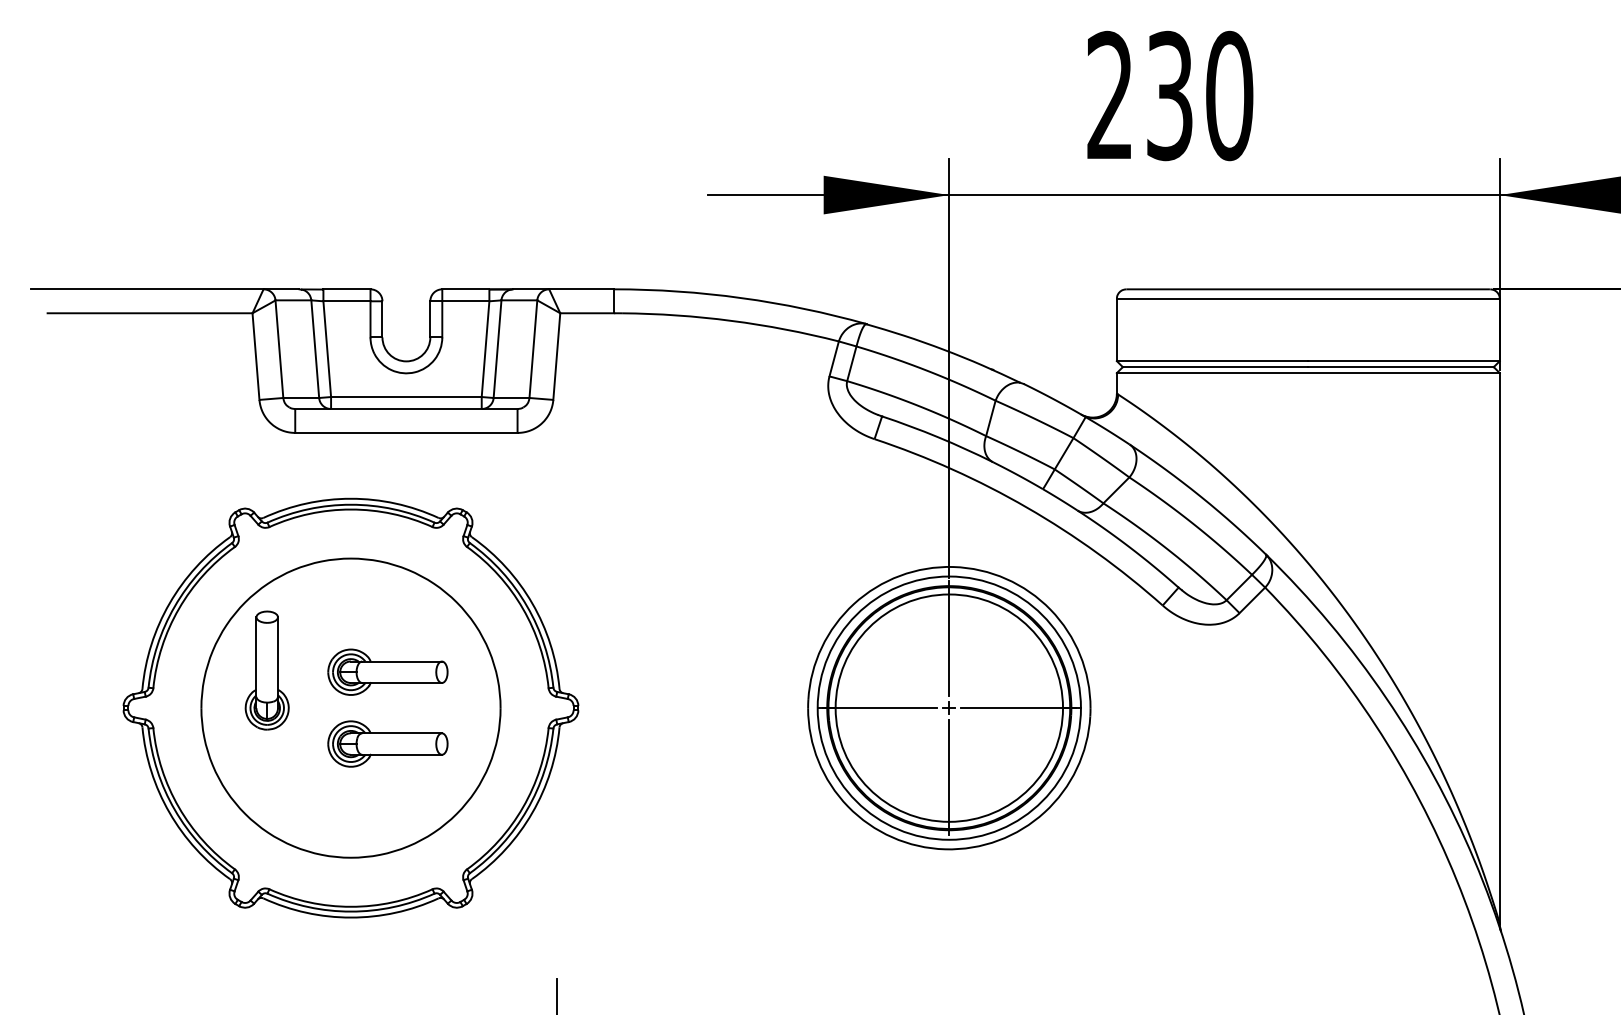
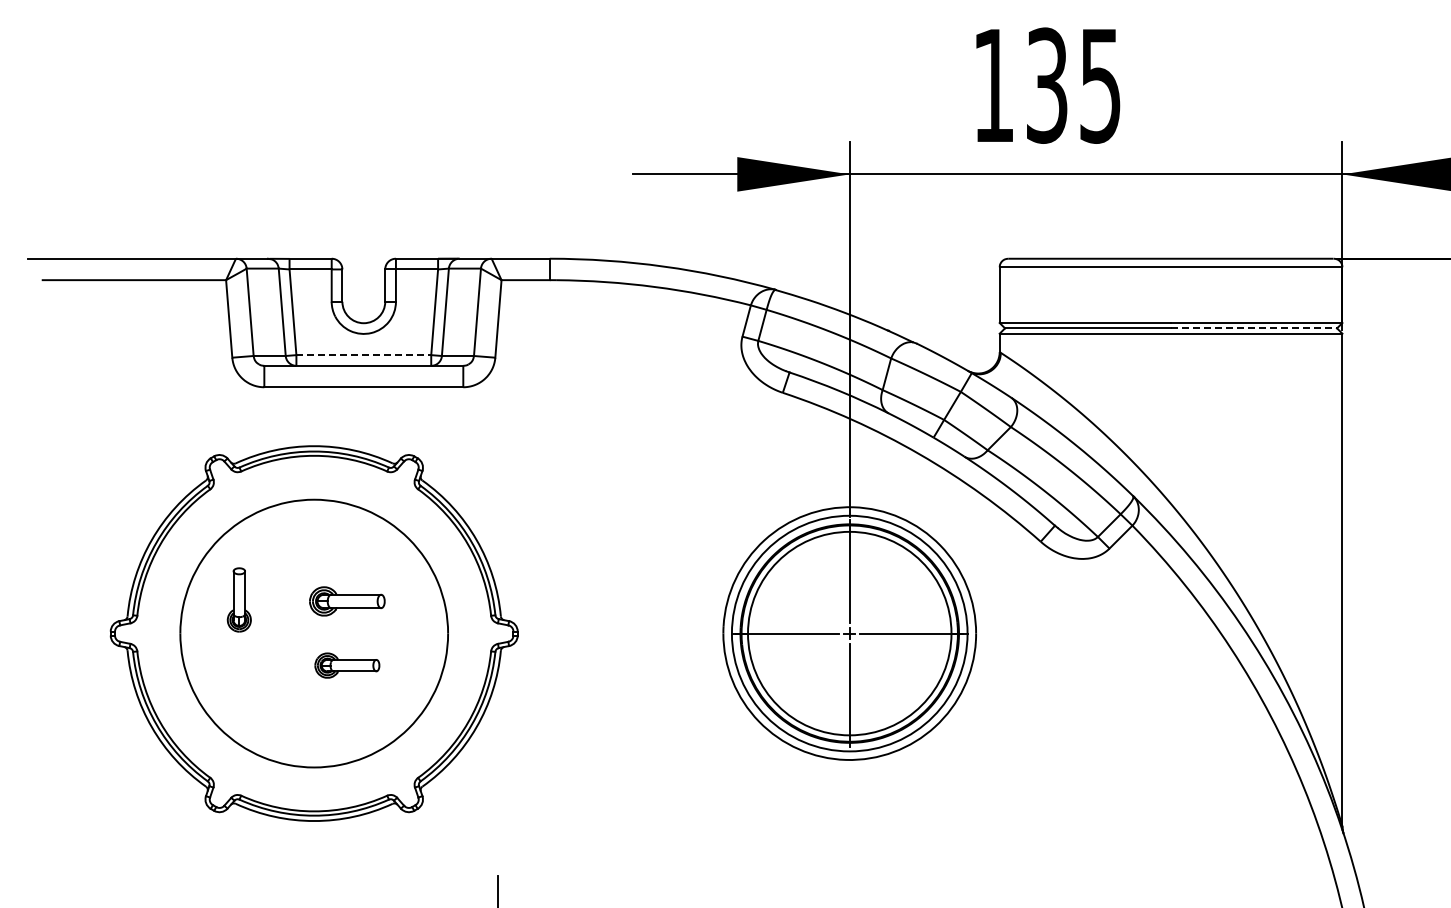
text: (1170, 95) -> (1047, 85), 230 -> 135
line: (1401, 367) -> (1254, 328), solid -> dashed
line: (407, 397) -> (364, 355), solid -> dashed
part: (267, 670) -> (239, 599), size x0.6
part: (388, 672) -> (347, 601), size x0.7
part: (388, 743) -> (347, 665), size x0.6

